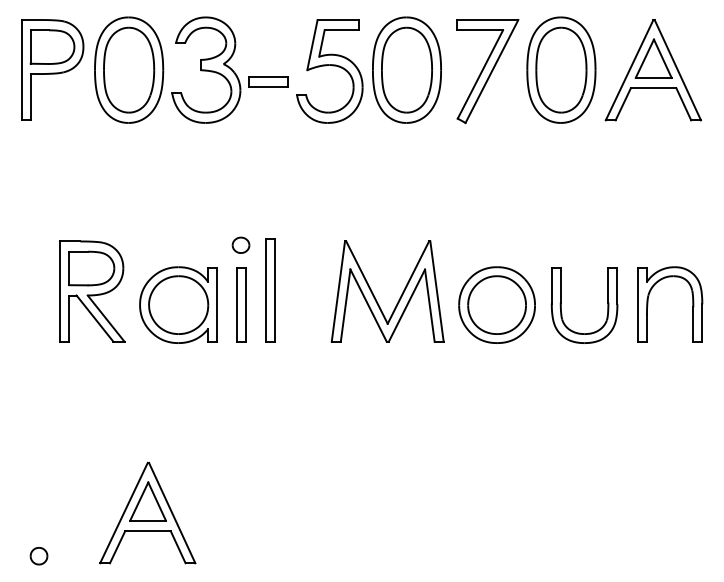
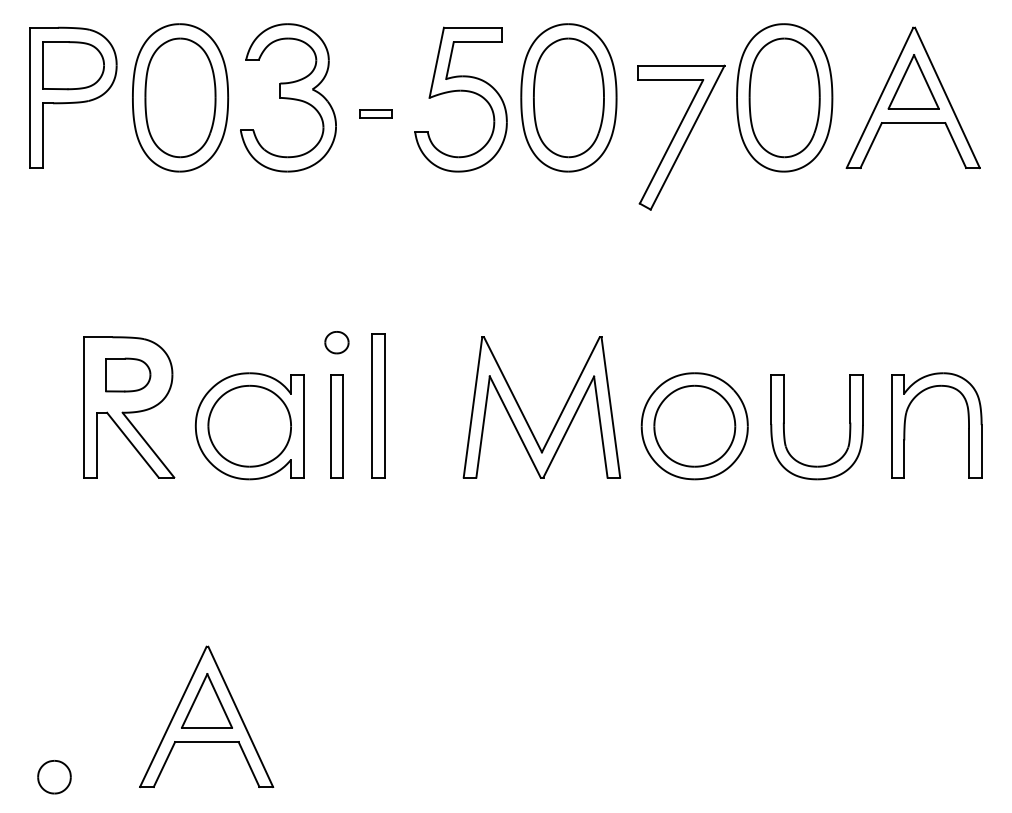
part: (487, 71) -> (681, 137), moved
part: (268, 81) -> (375, 113), size x0.6
part: (91, 268) -> (128, 374), size x0.7
part: (38, 555) -> (54, 776), size x1.4

